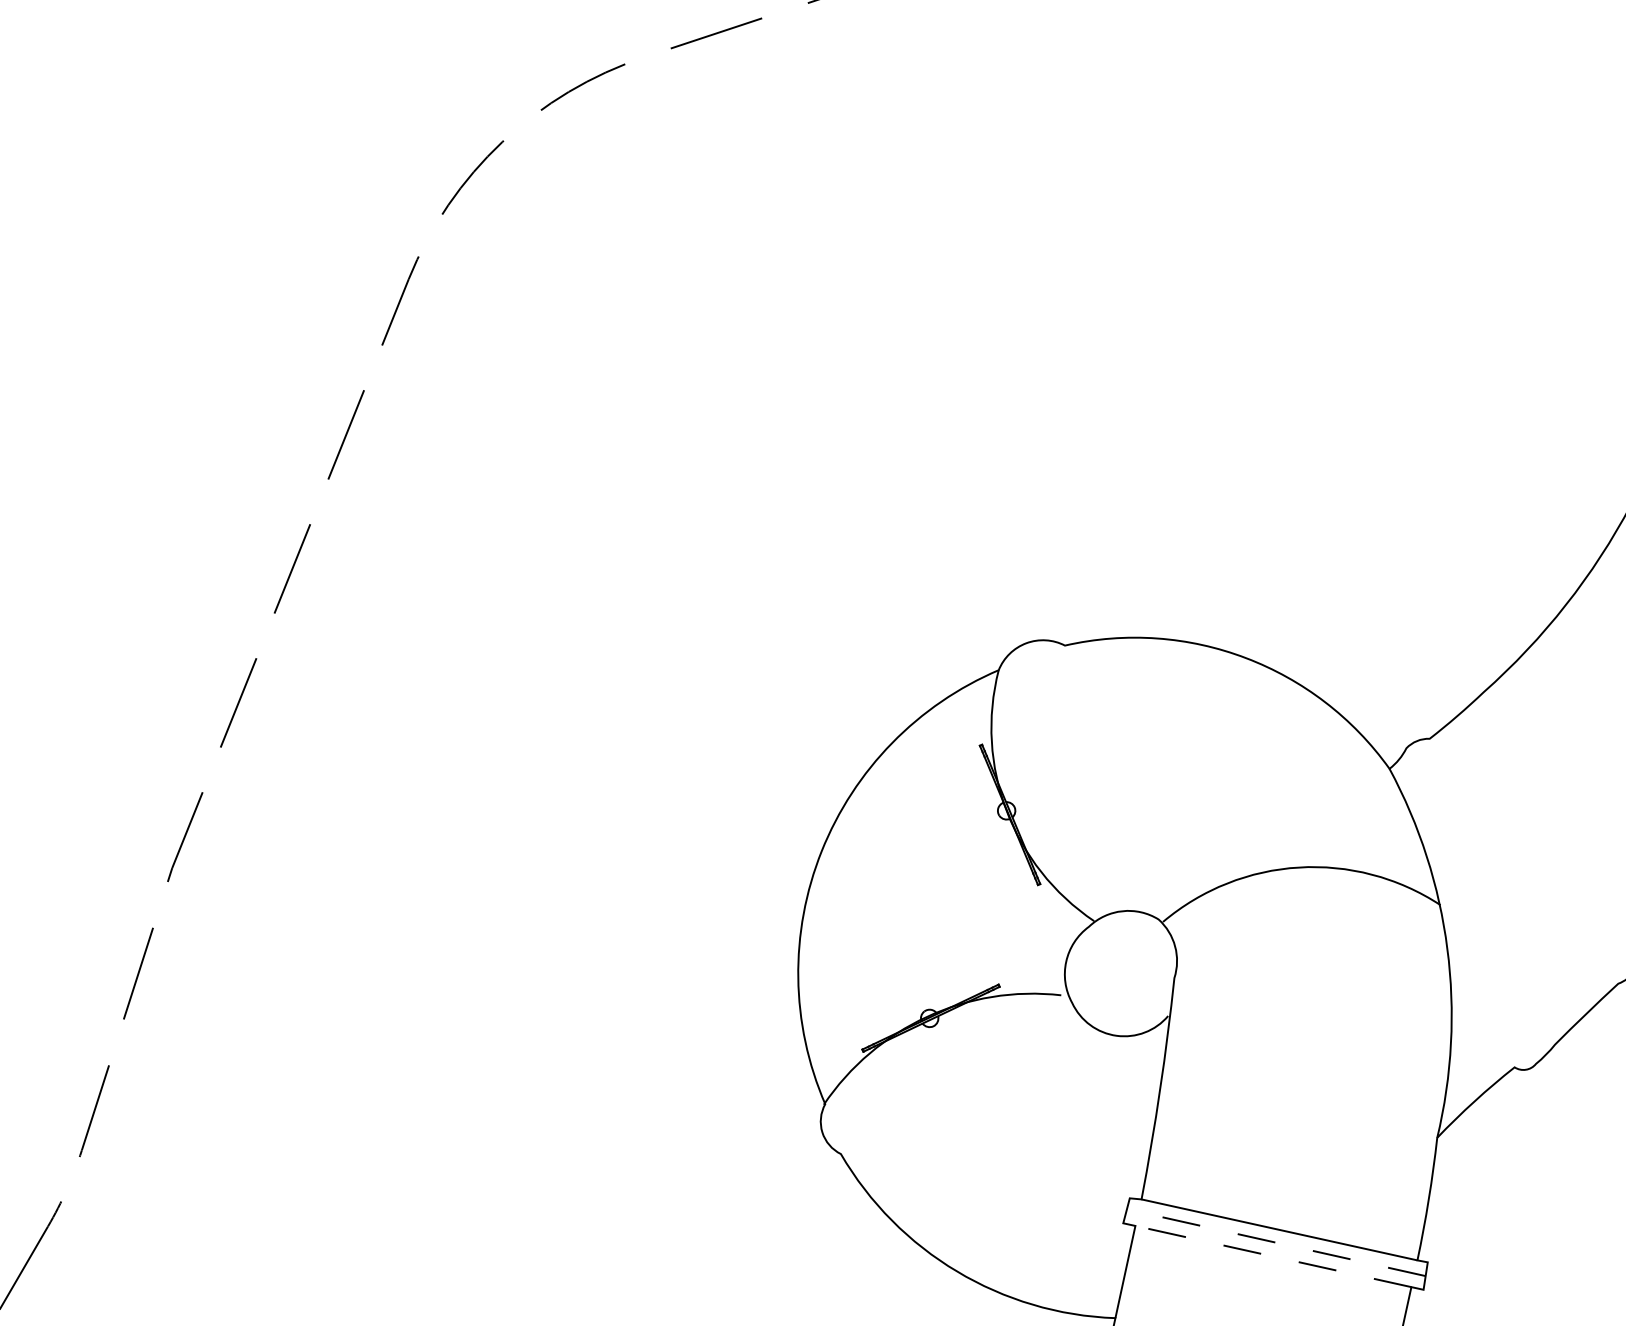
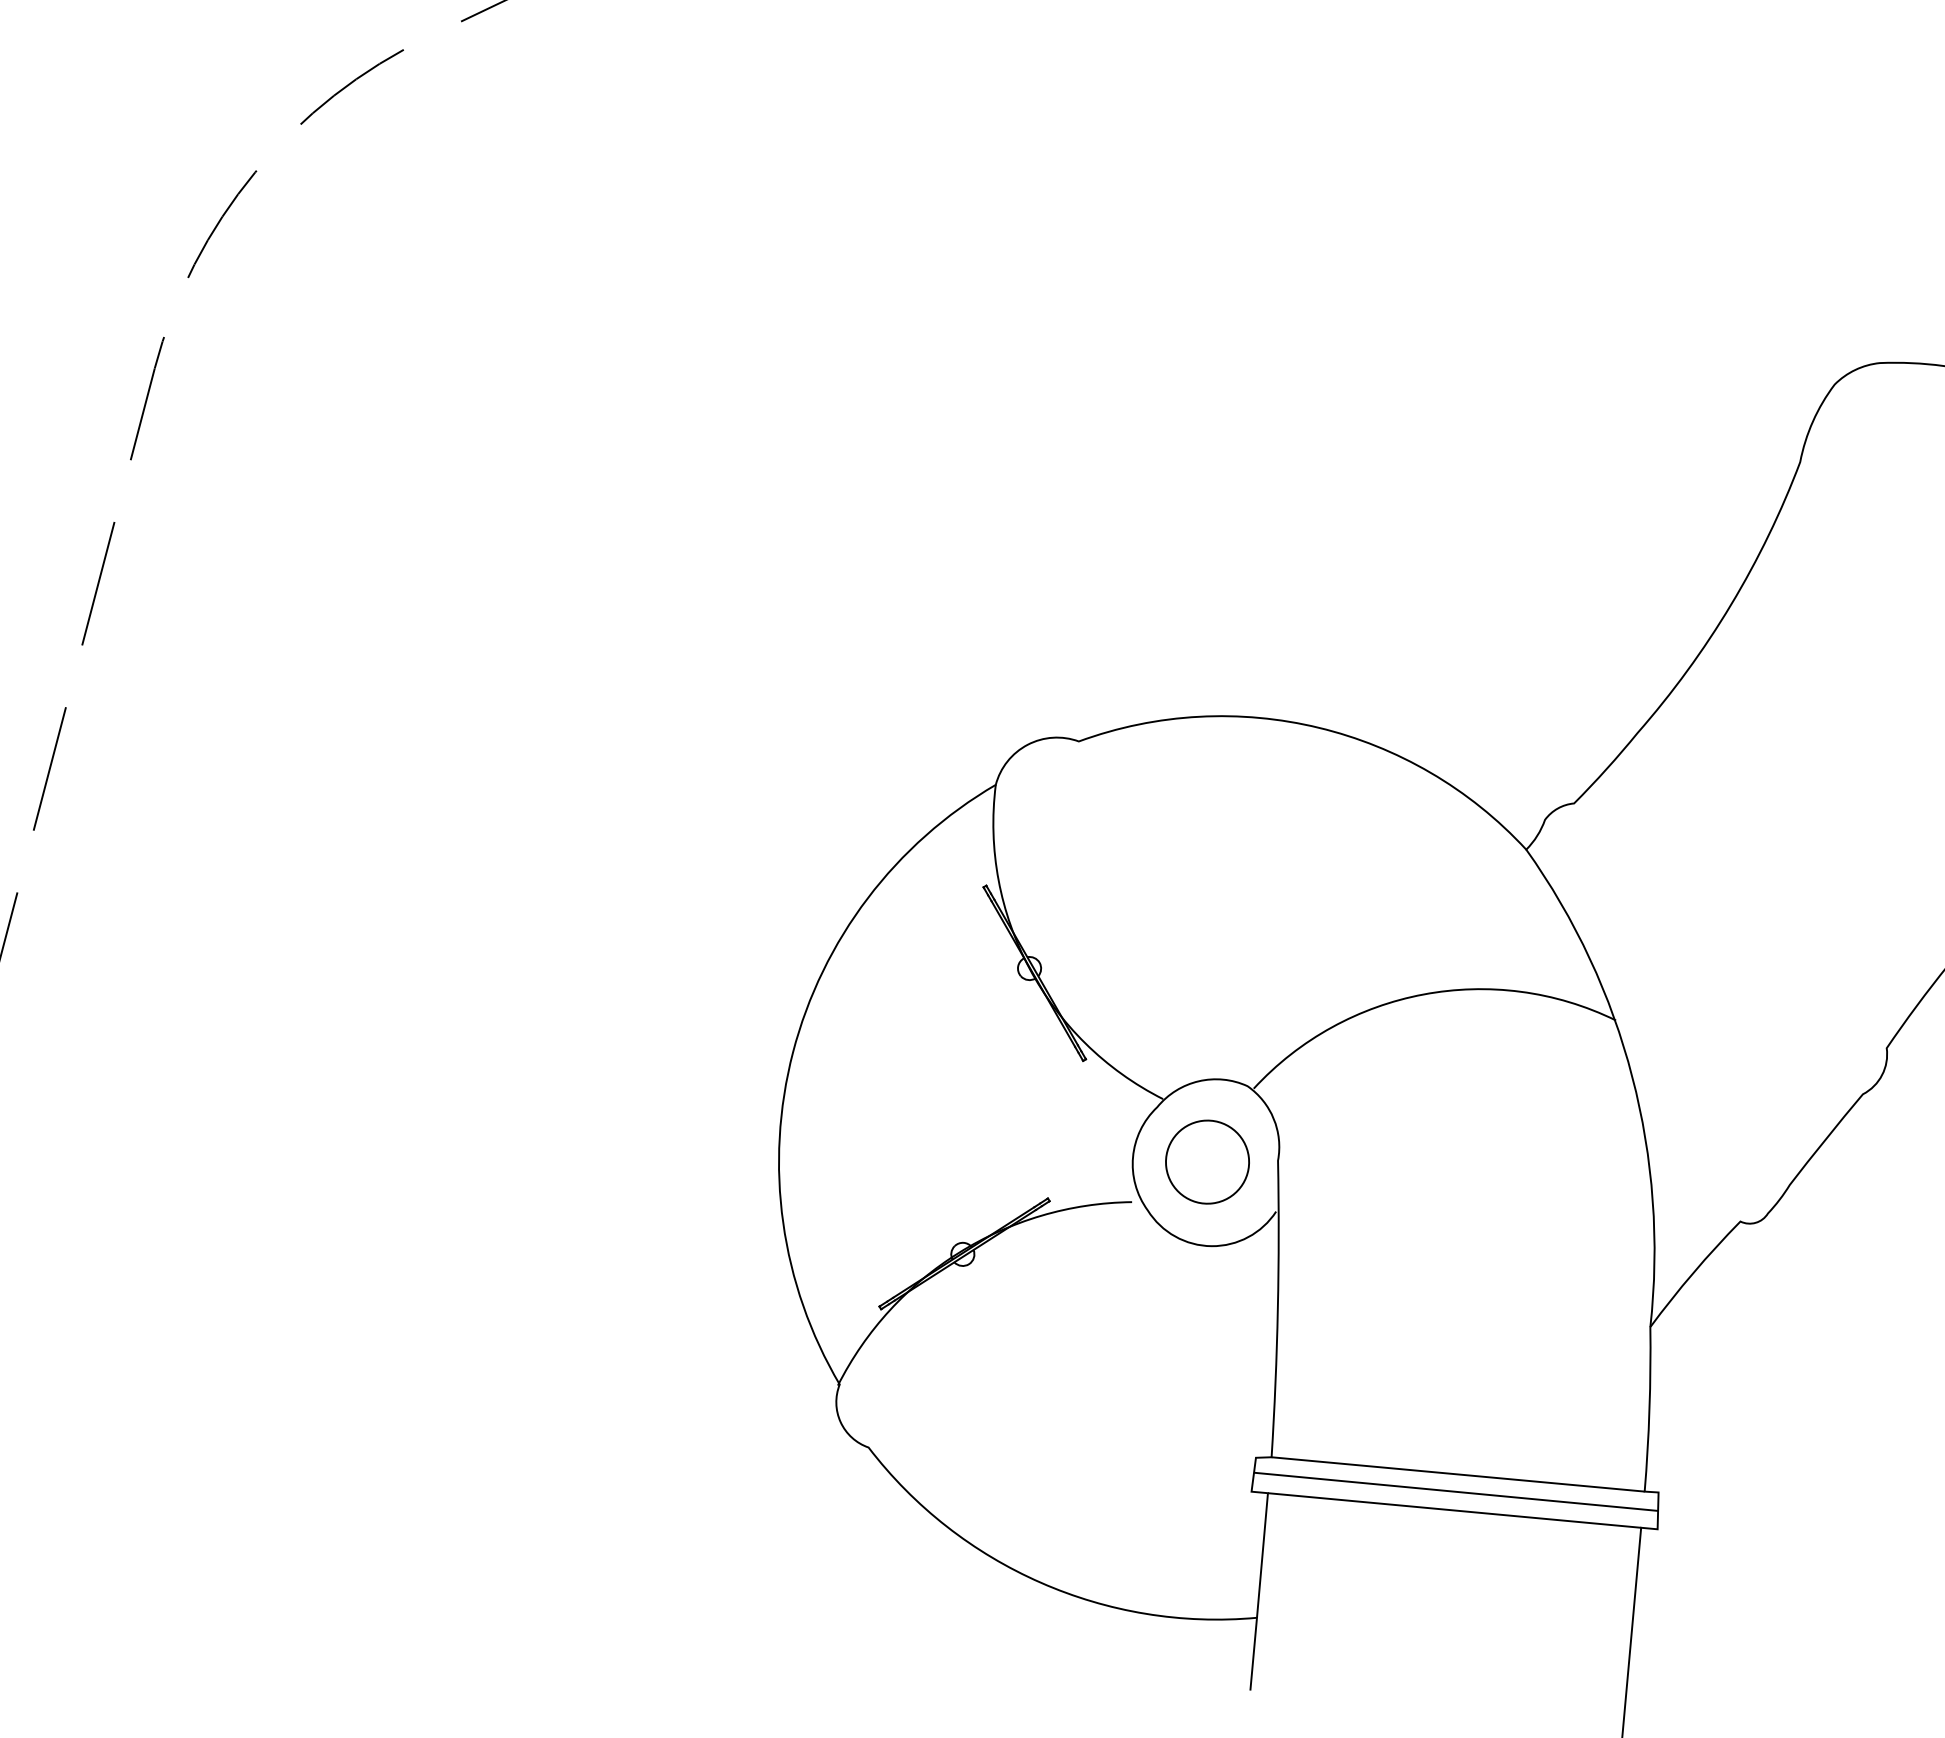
circle: (1121, 972) -> (1207, 1162), added
line: (1275, 1242) -> (1454, 1491), dashed -> solid
line: (1272, 1256) -> (1453, 1510), dashed -> solid

